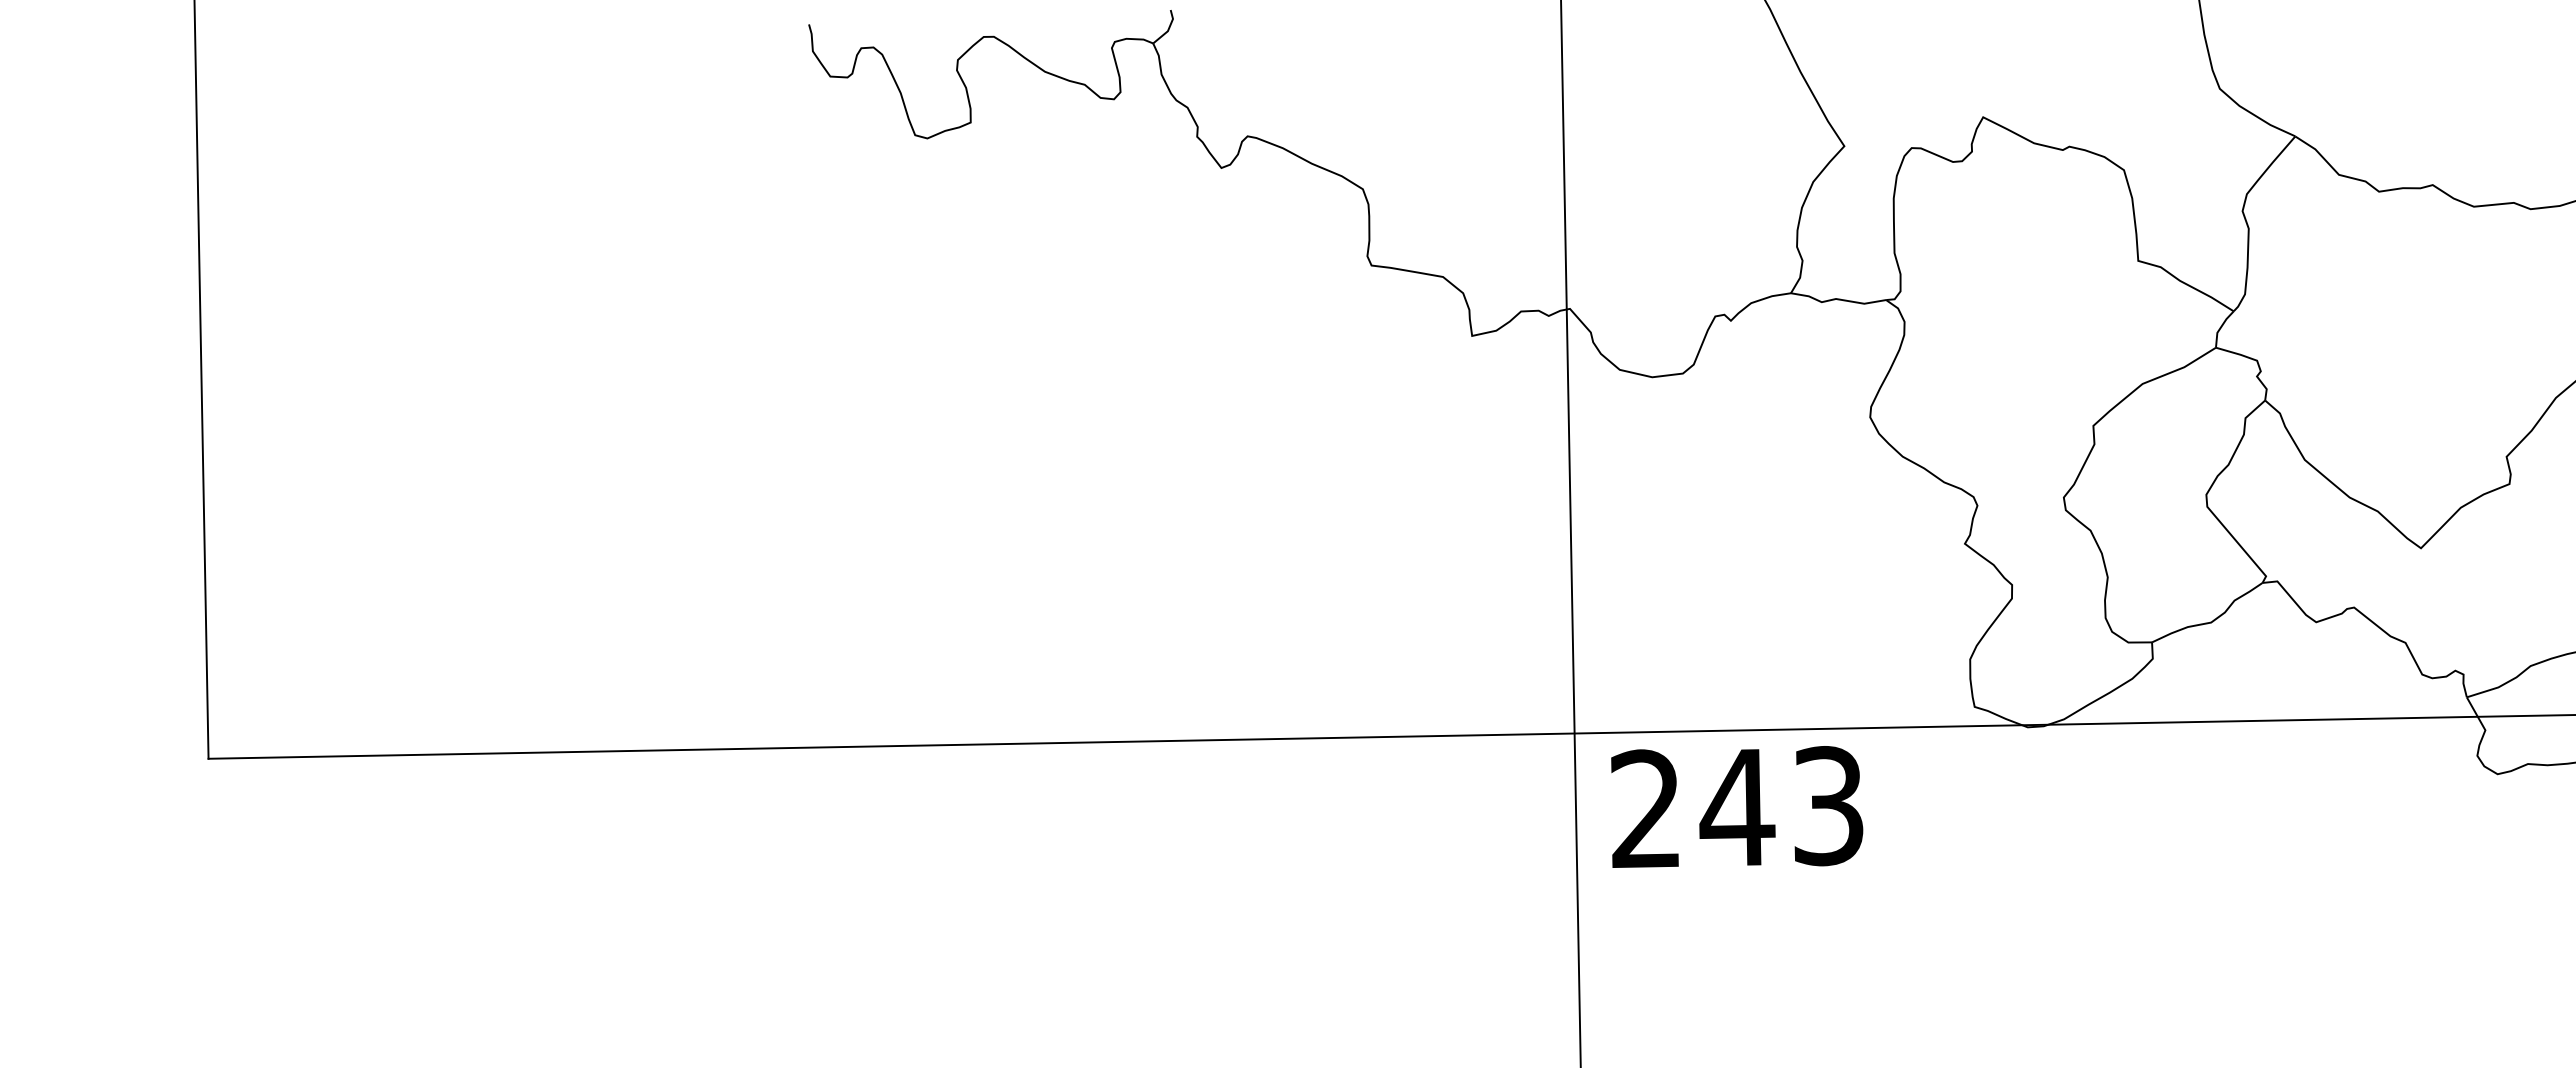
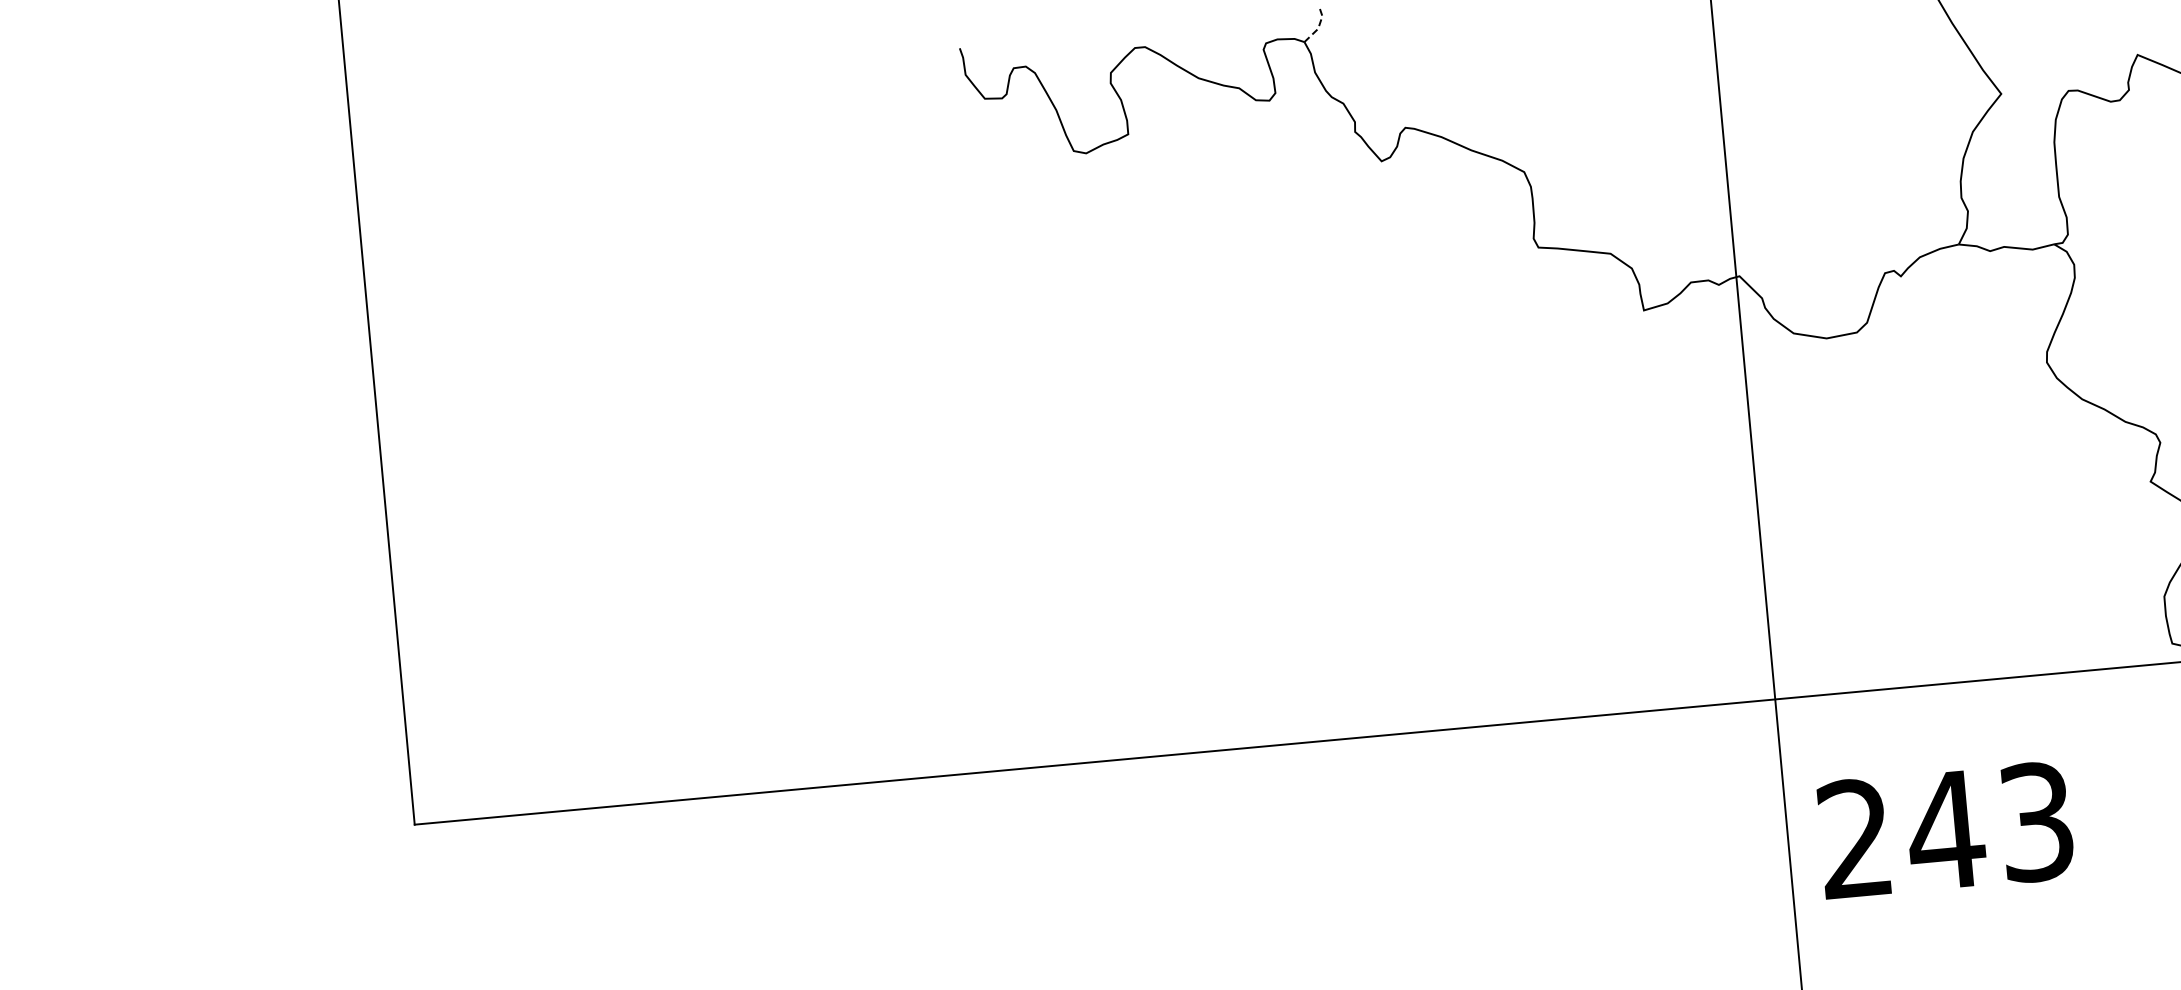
line: (1168, 29) -> (1318, 27), solid -> dashed
text: (1737, 806) -> (1946, 829), moved

